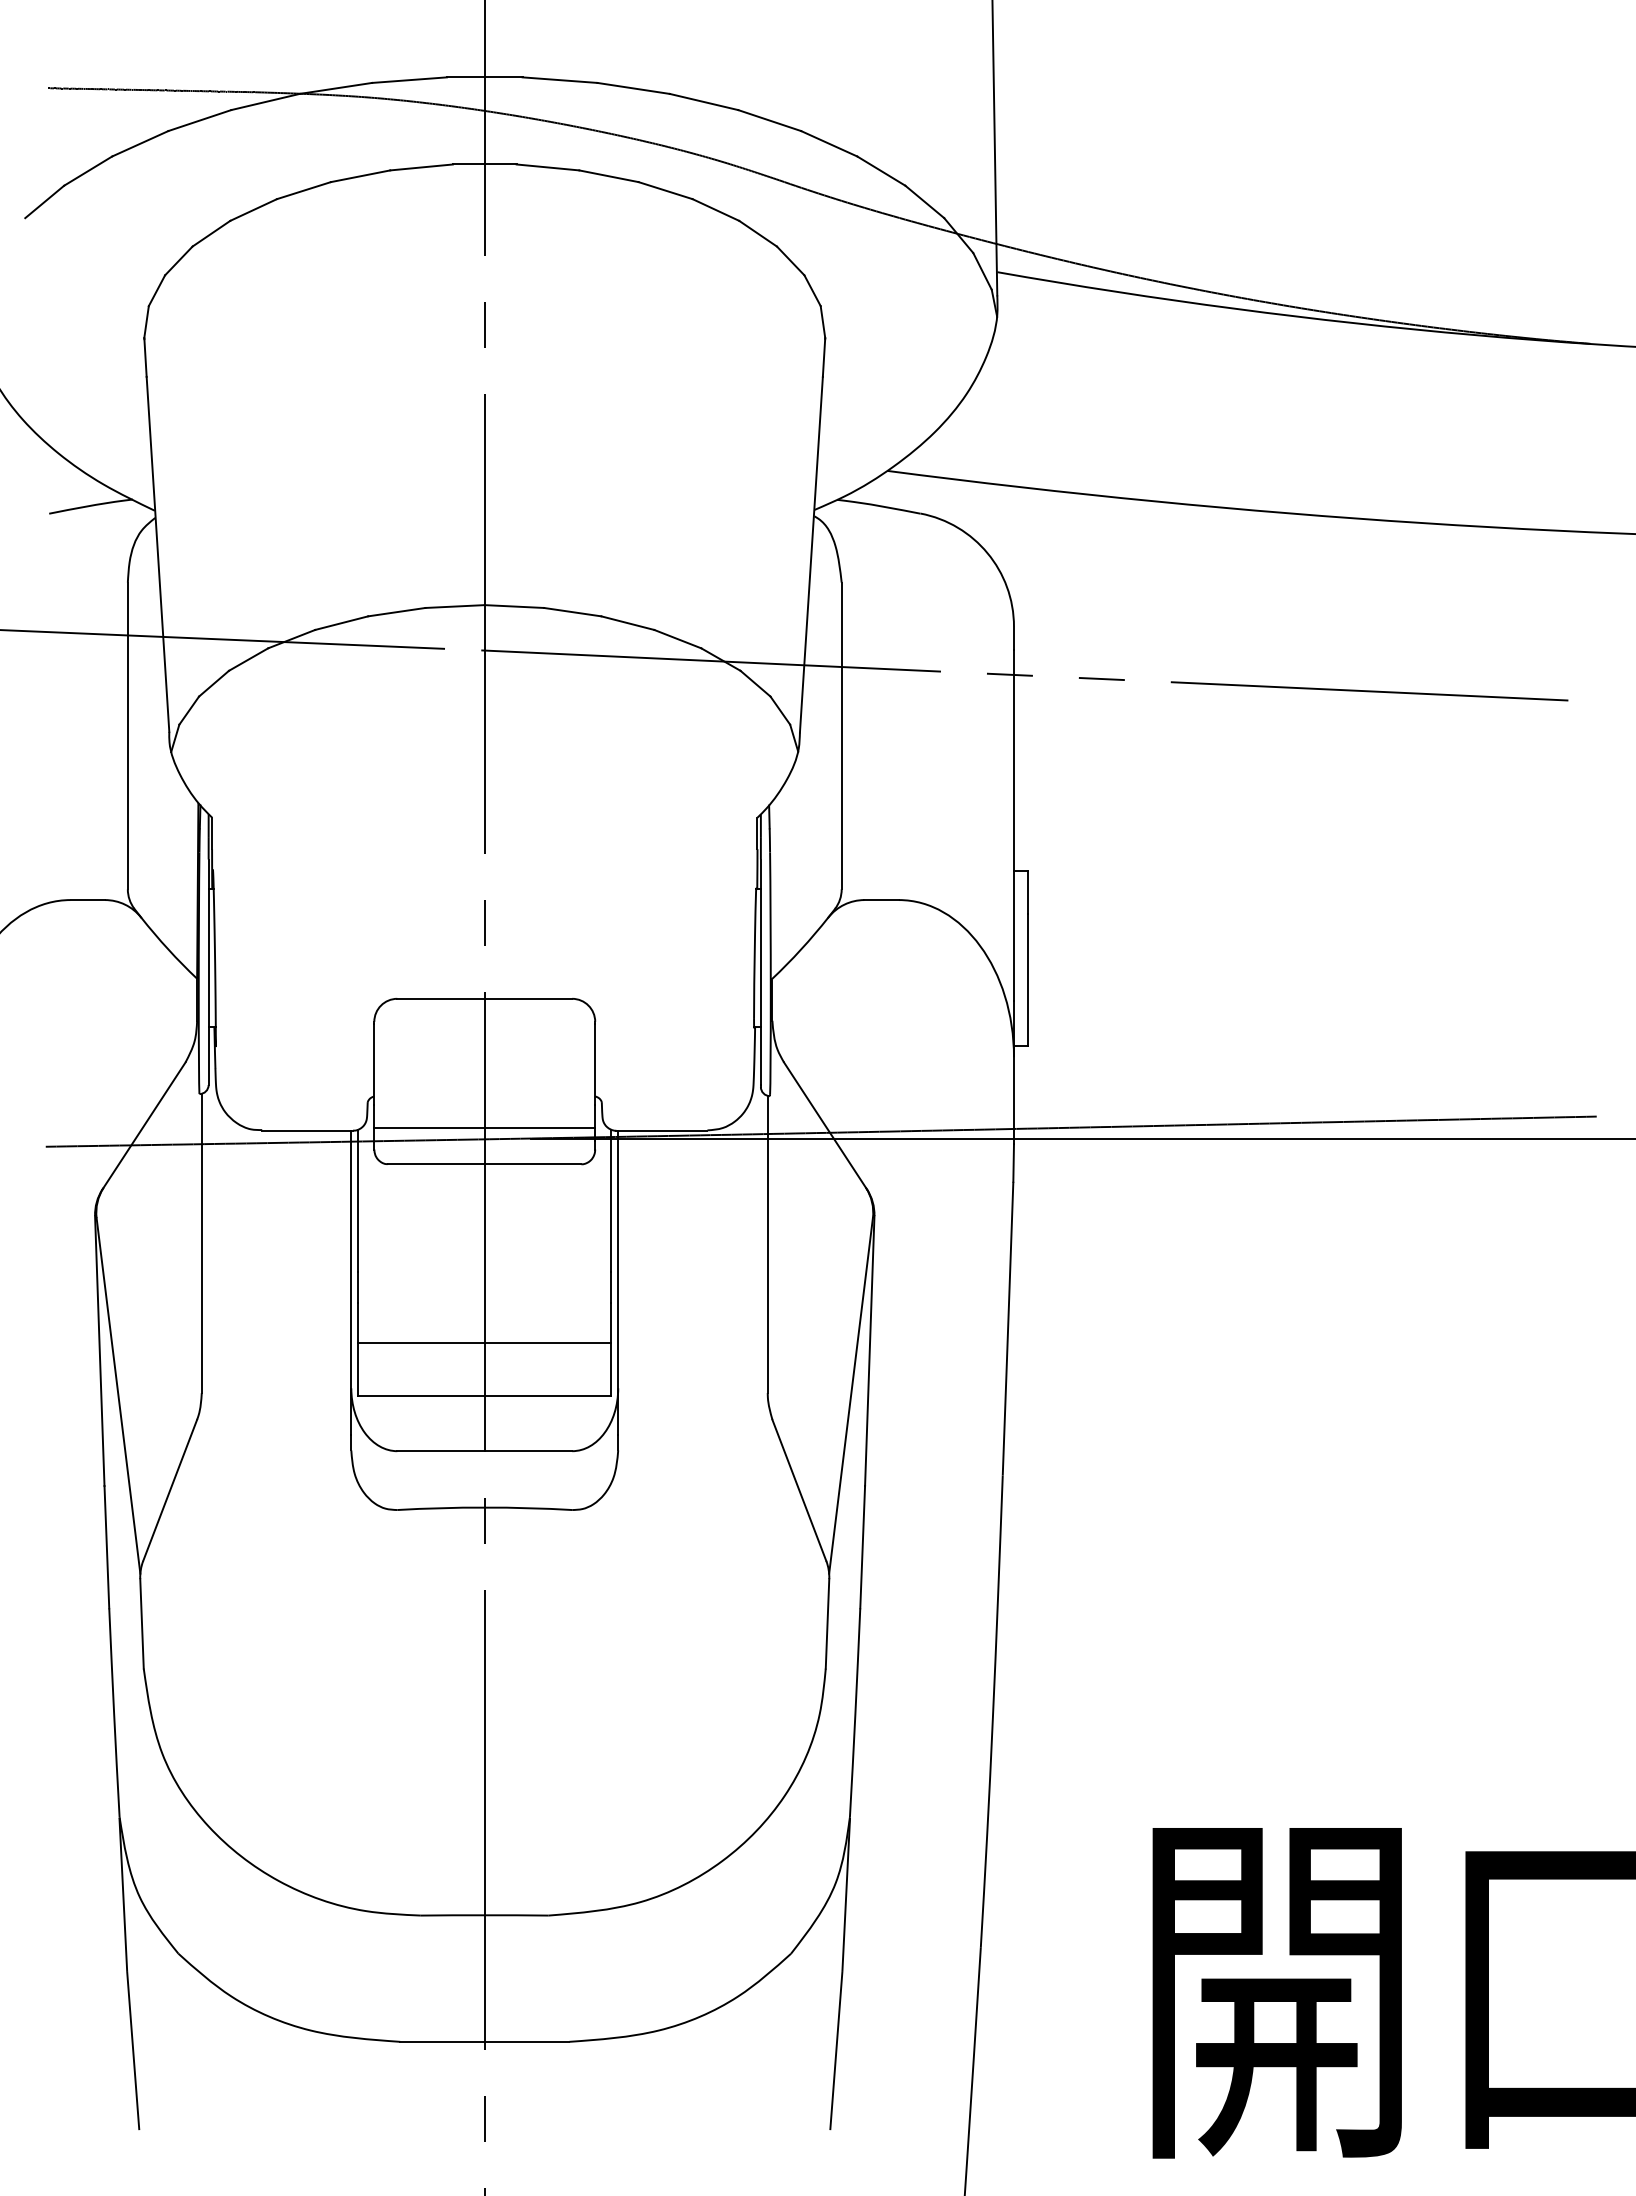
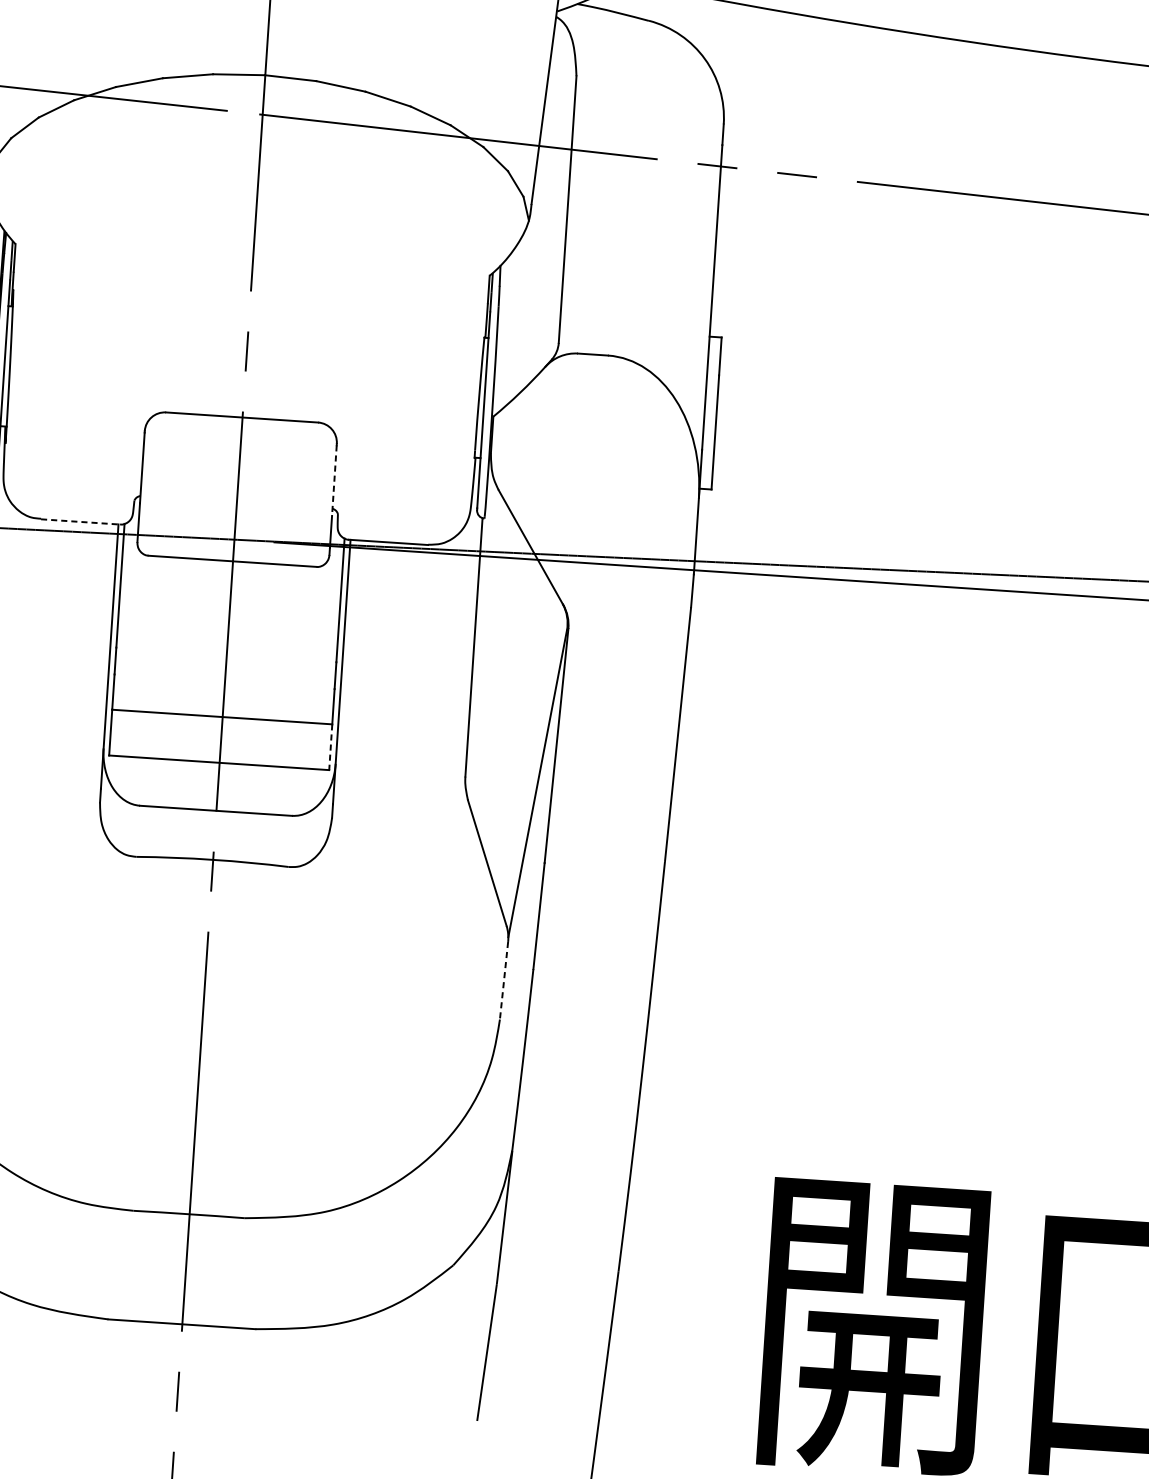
line: (595, 1064) -> (334, 480), solid -> dashed
line: (484, 1127) -> (234, 529), removed
line: (308, 1130) -> (81, 521), solid -> dashed
line: (611, 1370) -> (330, 747), solid -> dashed
line: (827, 1623) -> (504, 980), solid -> dashed

